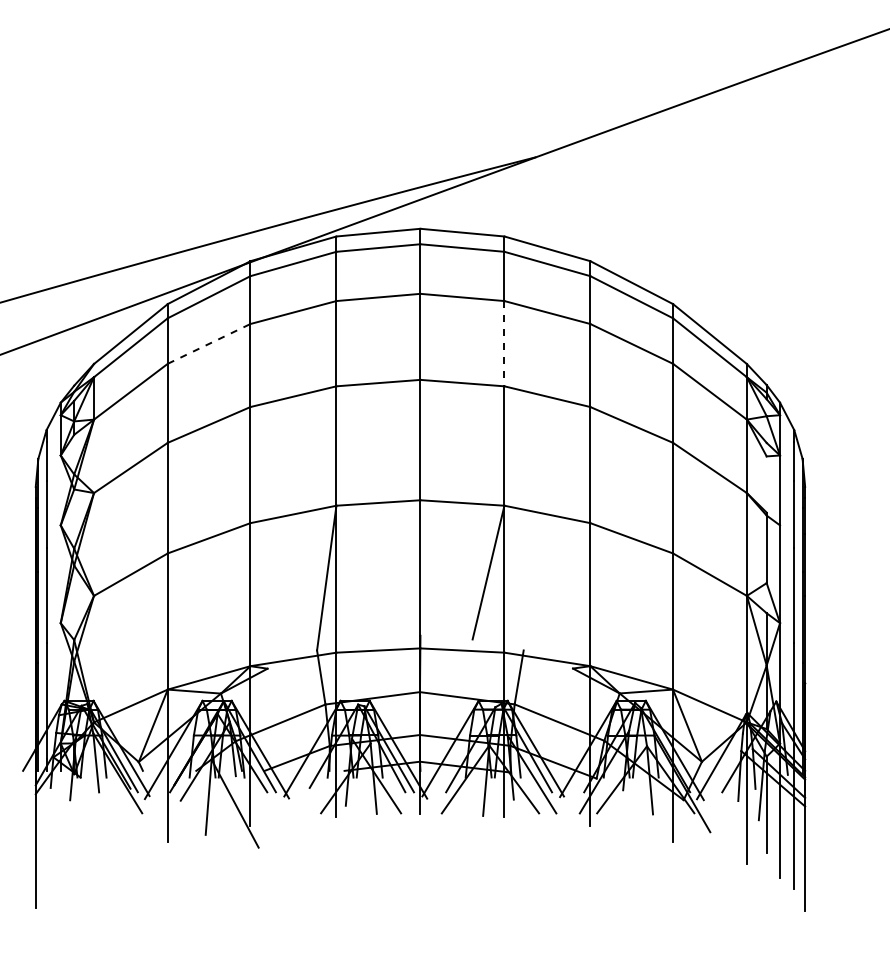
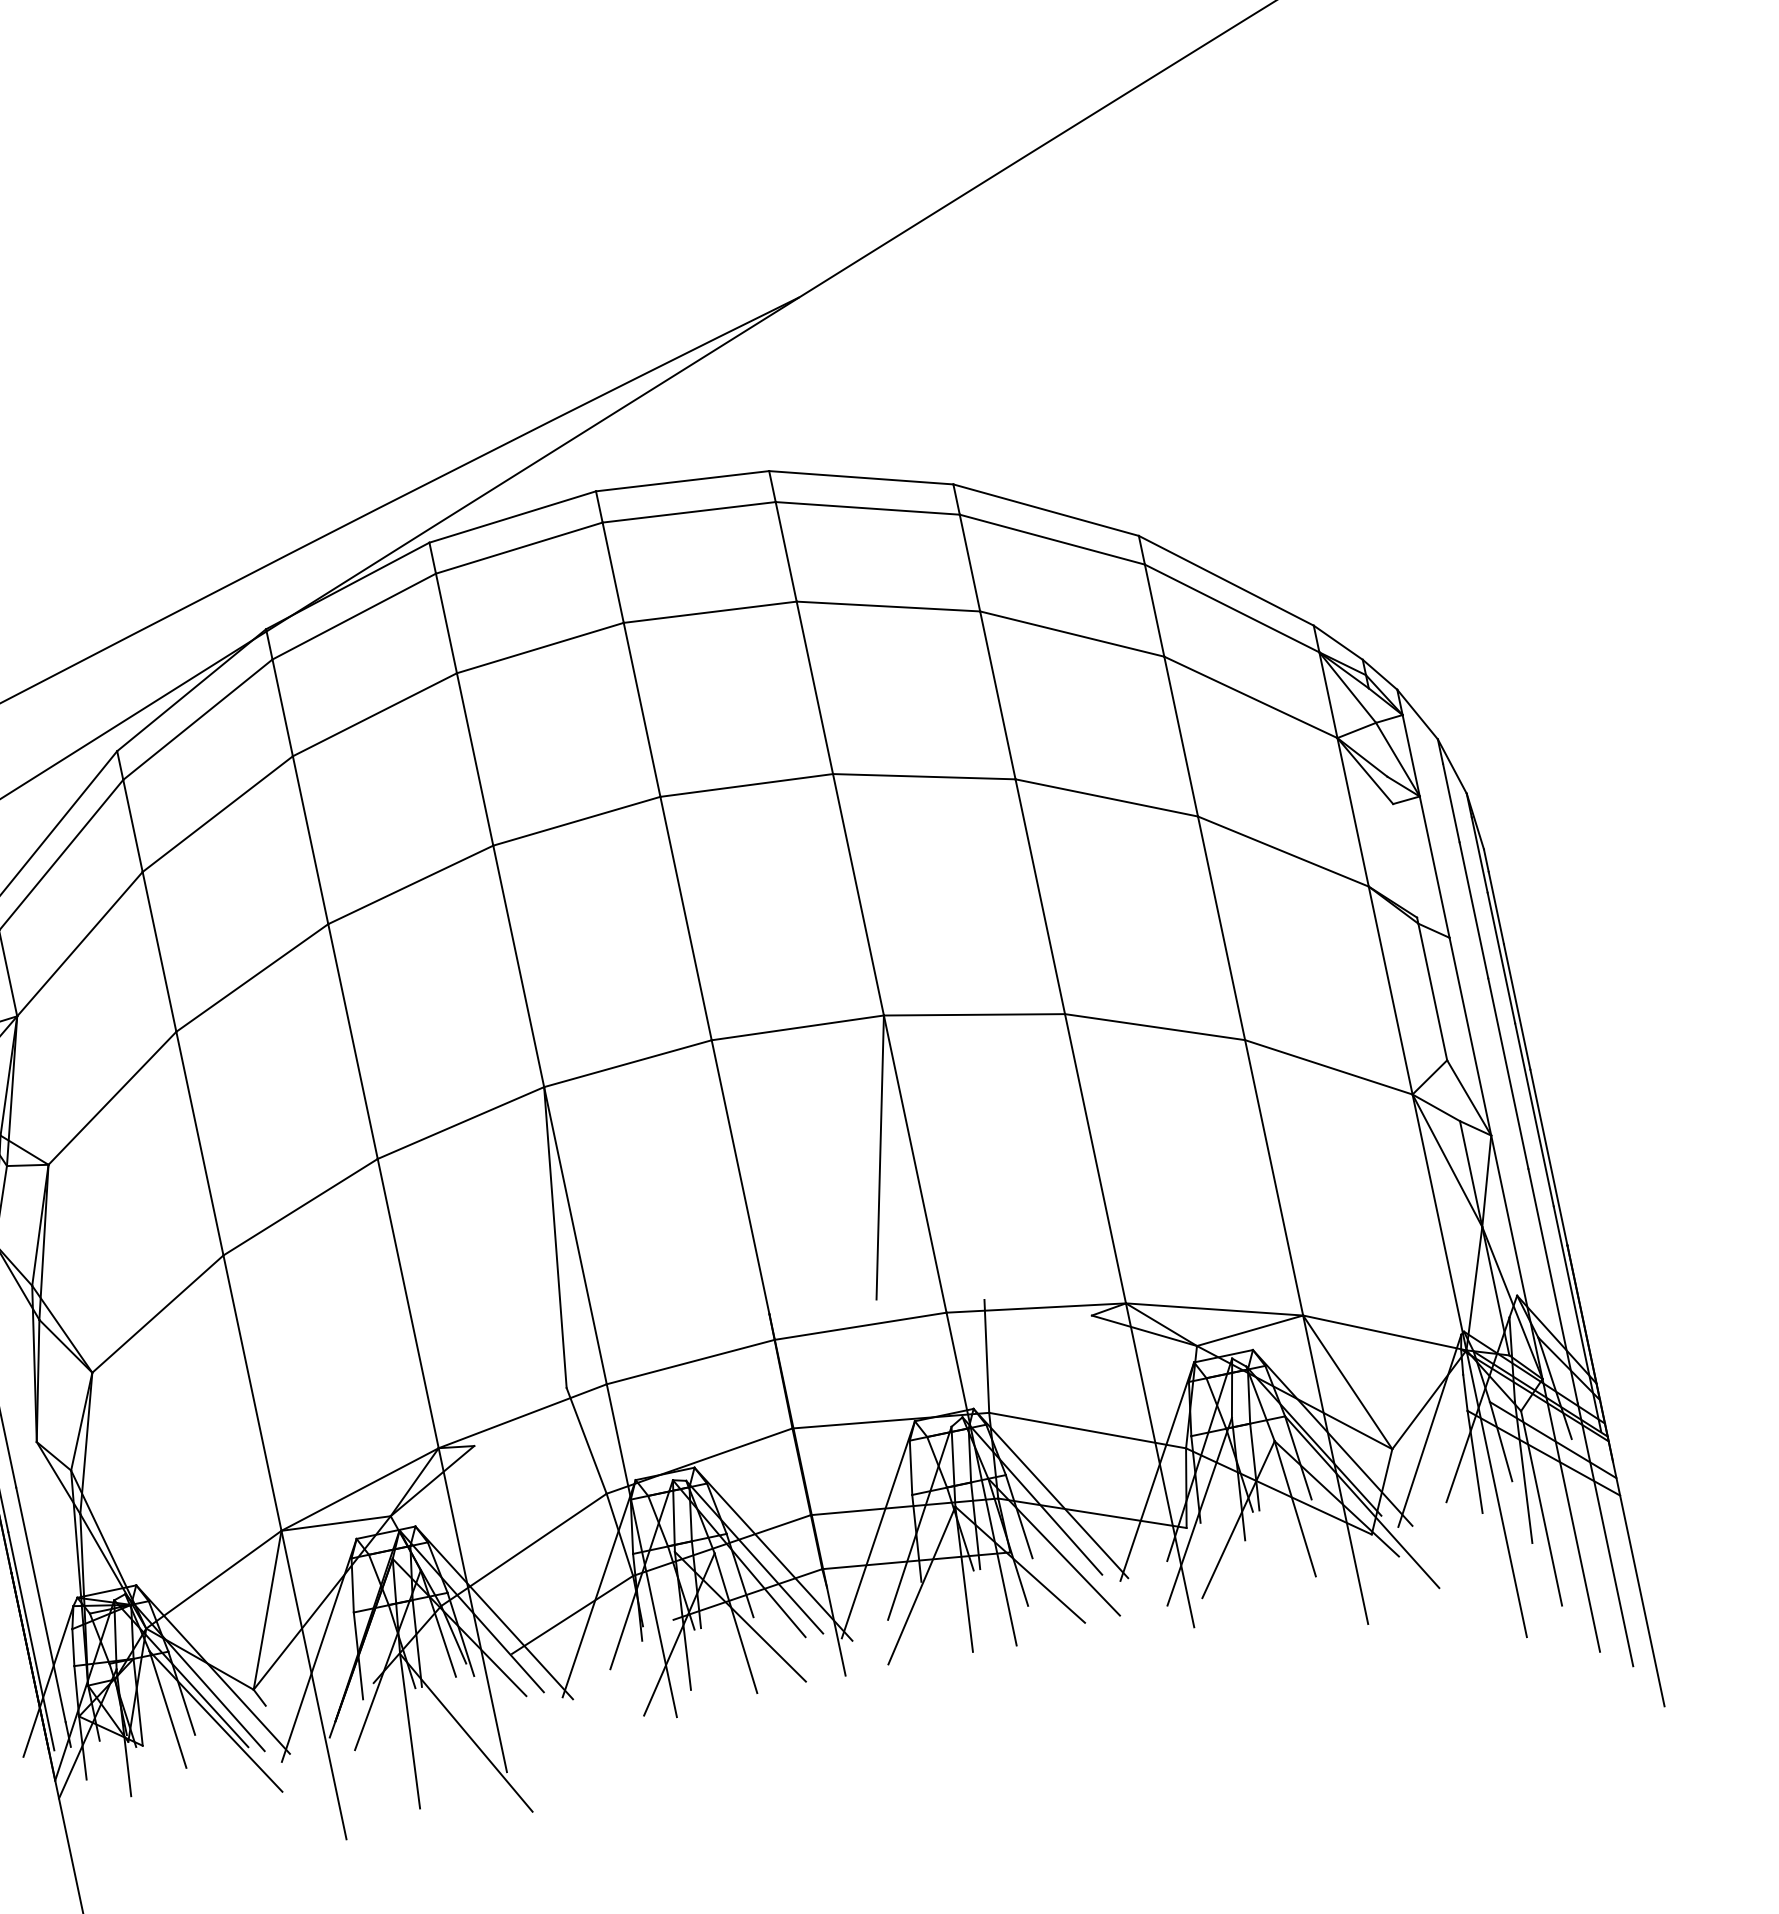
line: (209, 343) -> (218, 813), dashed -> solid
line: (504, 343) -> (814, 687), dashed -> solid

